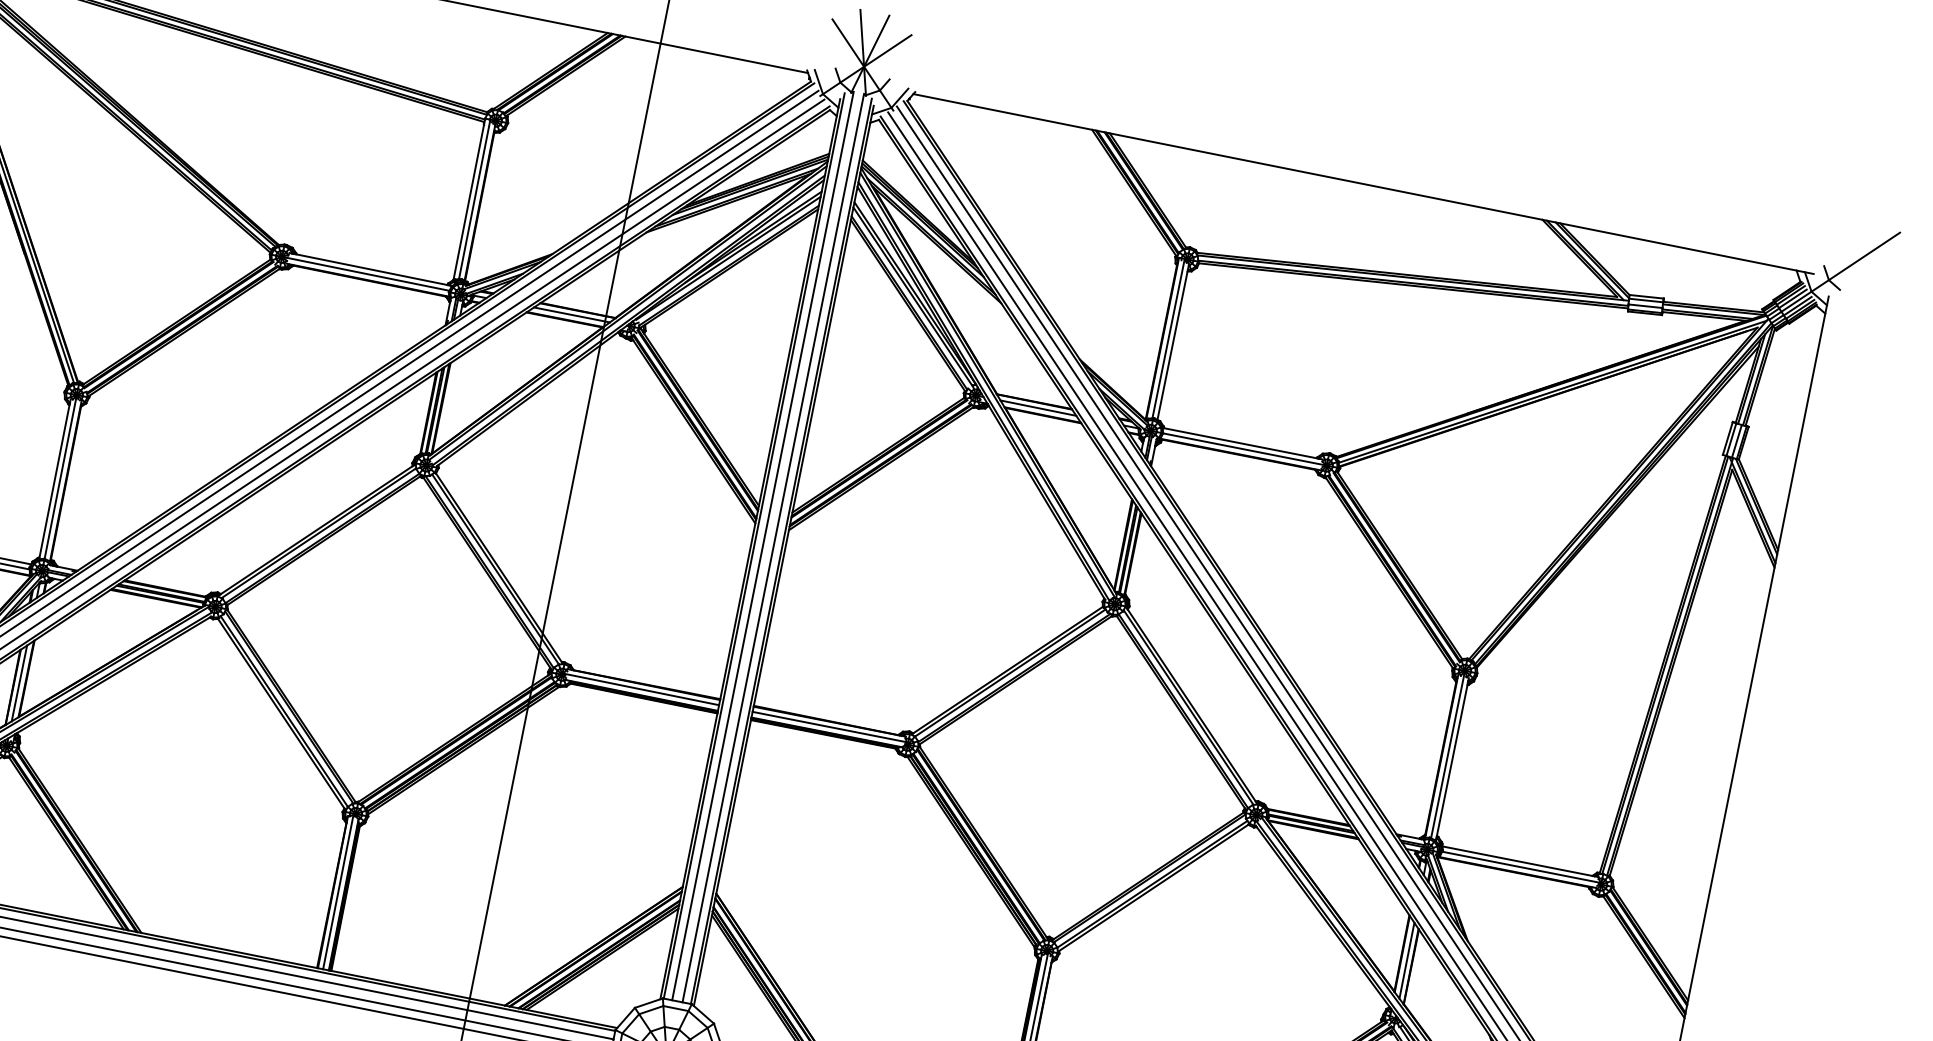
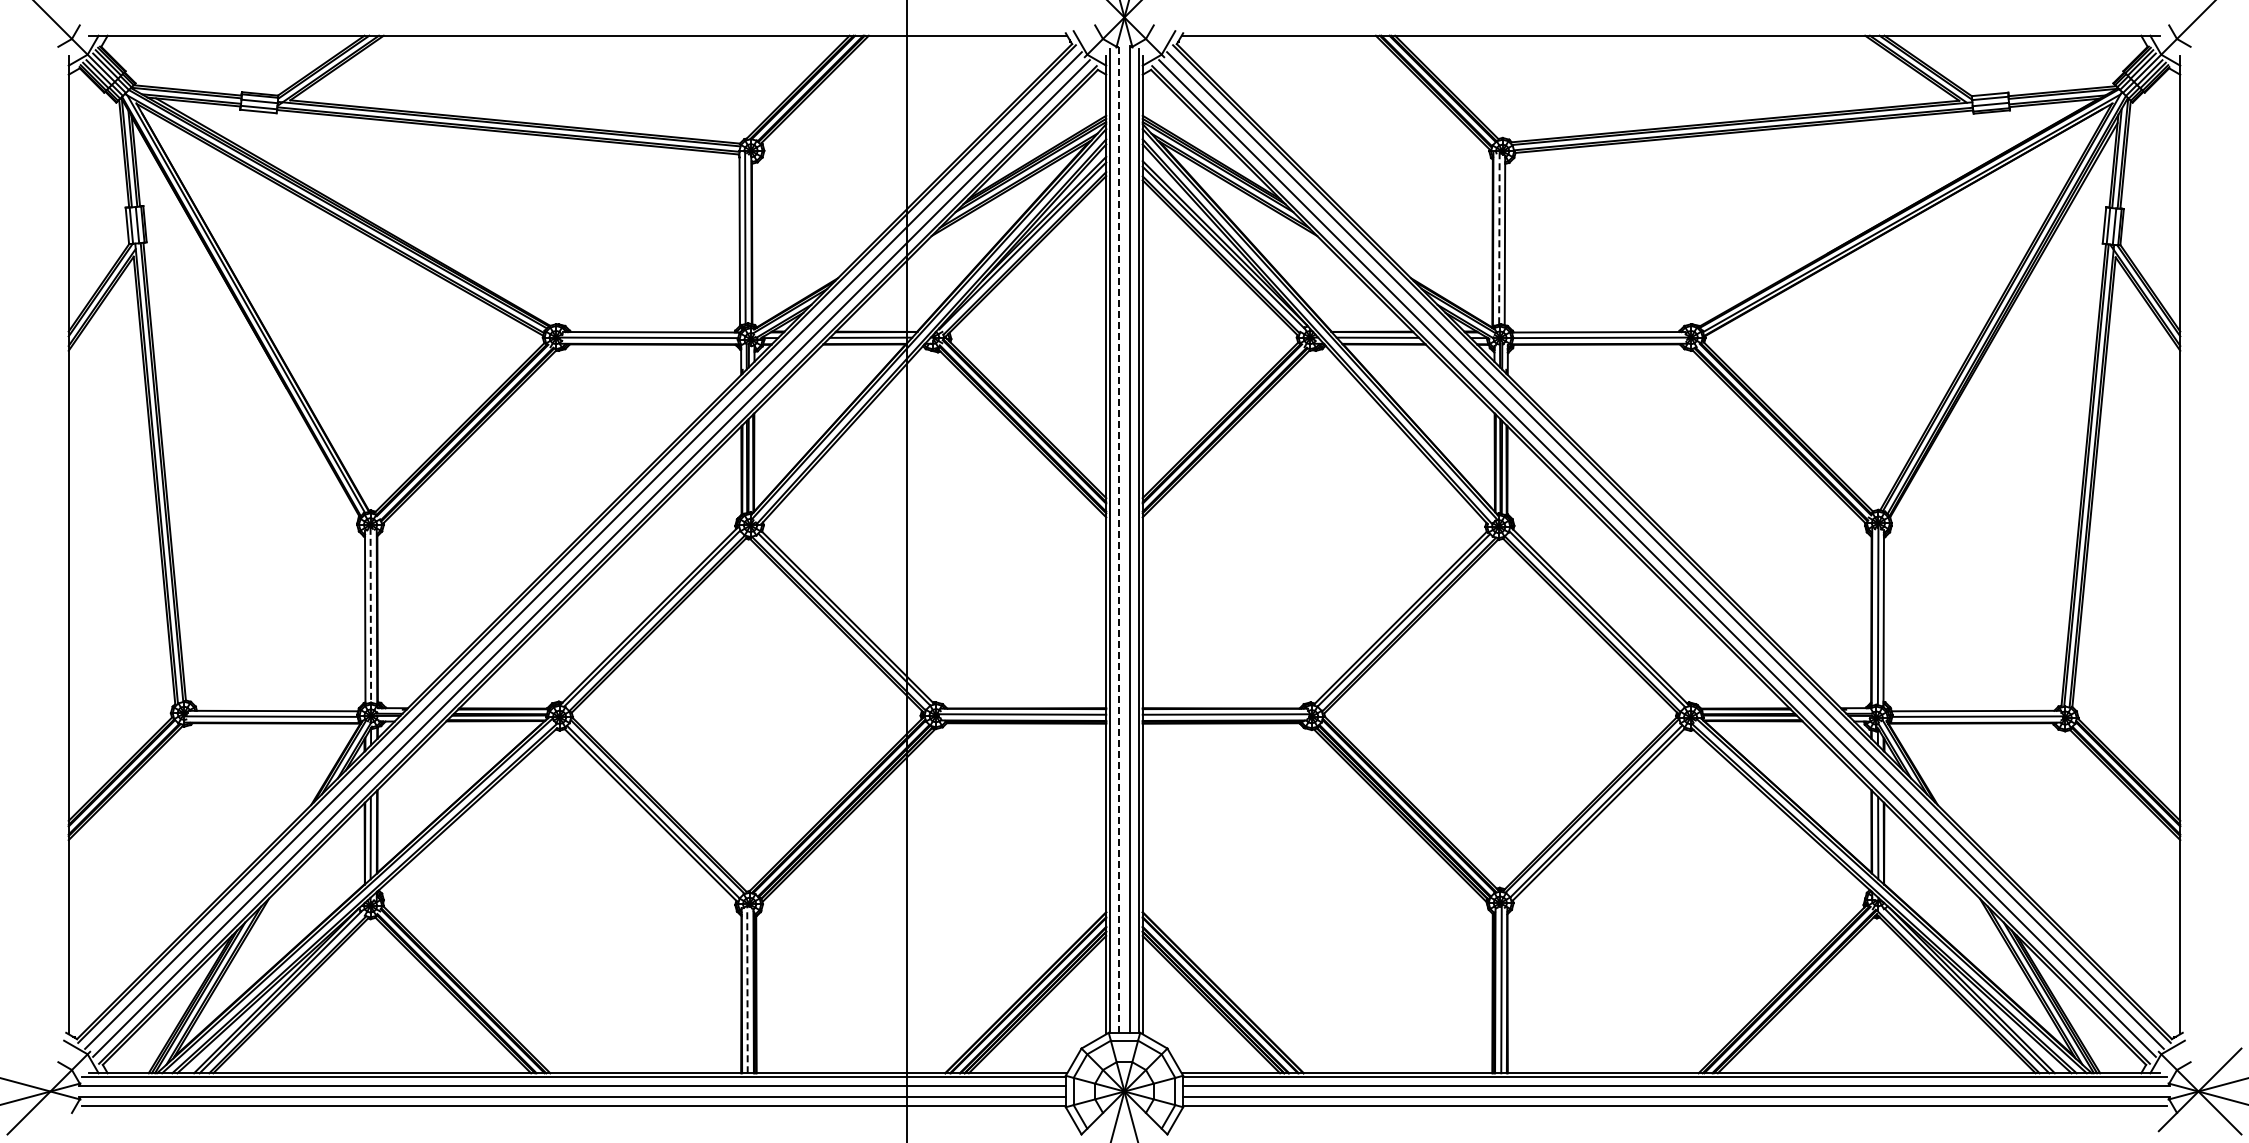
line: (1168, 340) -> (1499, 239), solid -> dashed
line: (60, 478) -> (370, 615), solid -> dashed
line: (762, 545) -> (1118, 538), solid -> dashed
line: (338, 892) -> (747, 989), solid -> dashed

